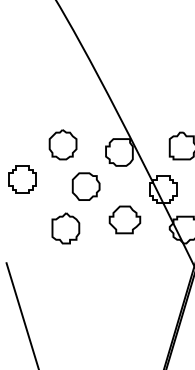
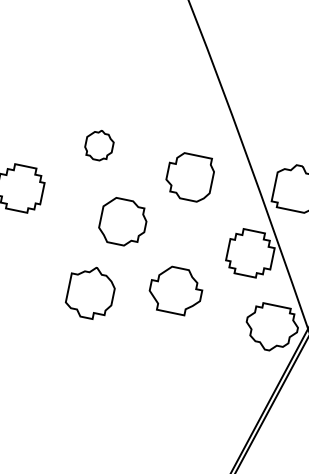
part: (62, 144) -> (98, 144), size x0.6
part: (65, 228) -> (90, 292), moved

